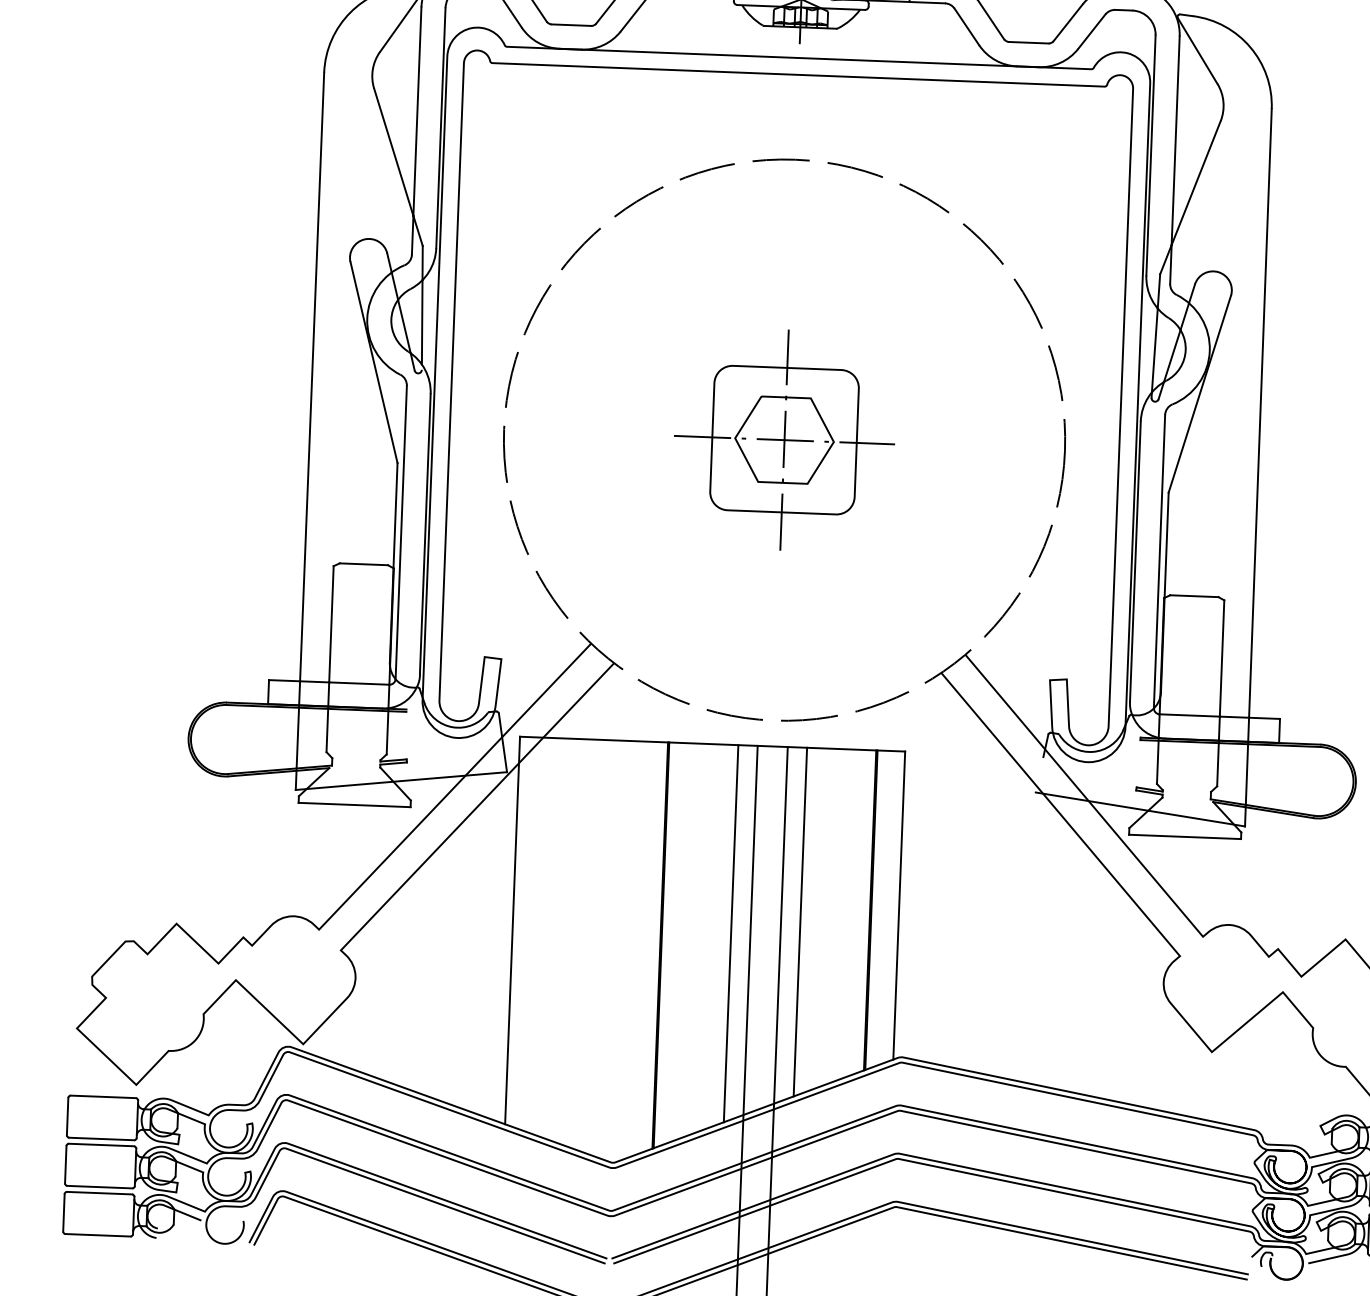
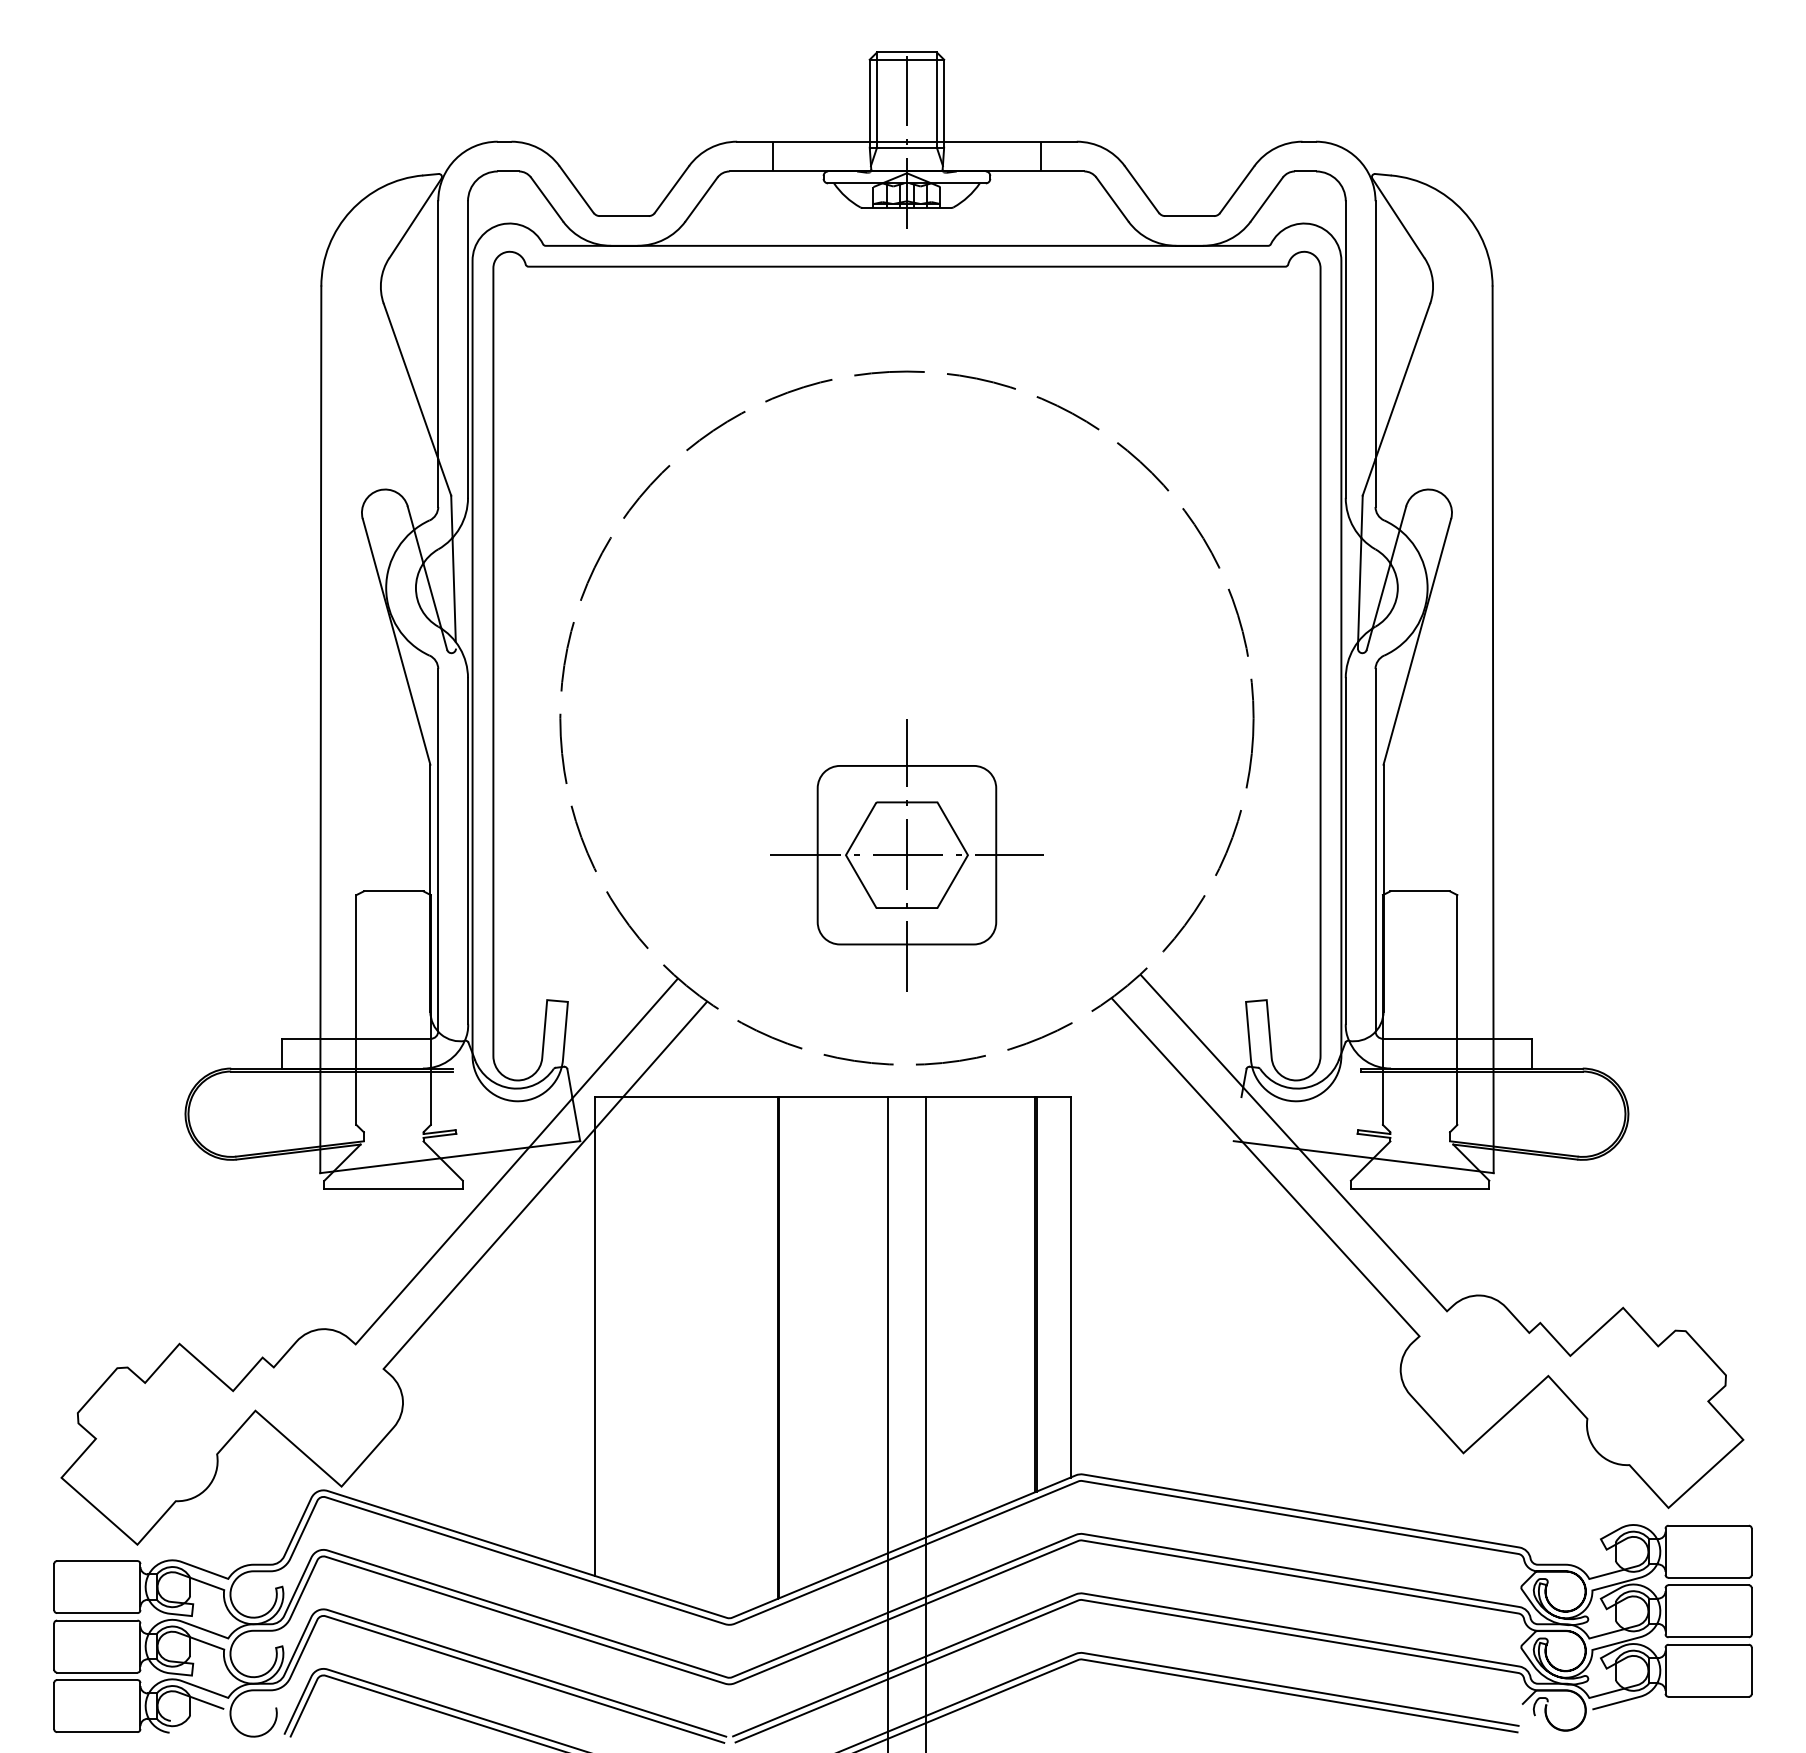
part: (784, 440) -> (906, 855), moved
line: (800, 921) -> (949, 1311), removed
line: (731, 933) -> (864, 1329), removed

